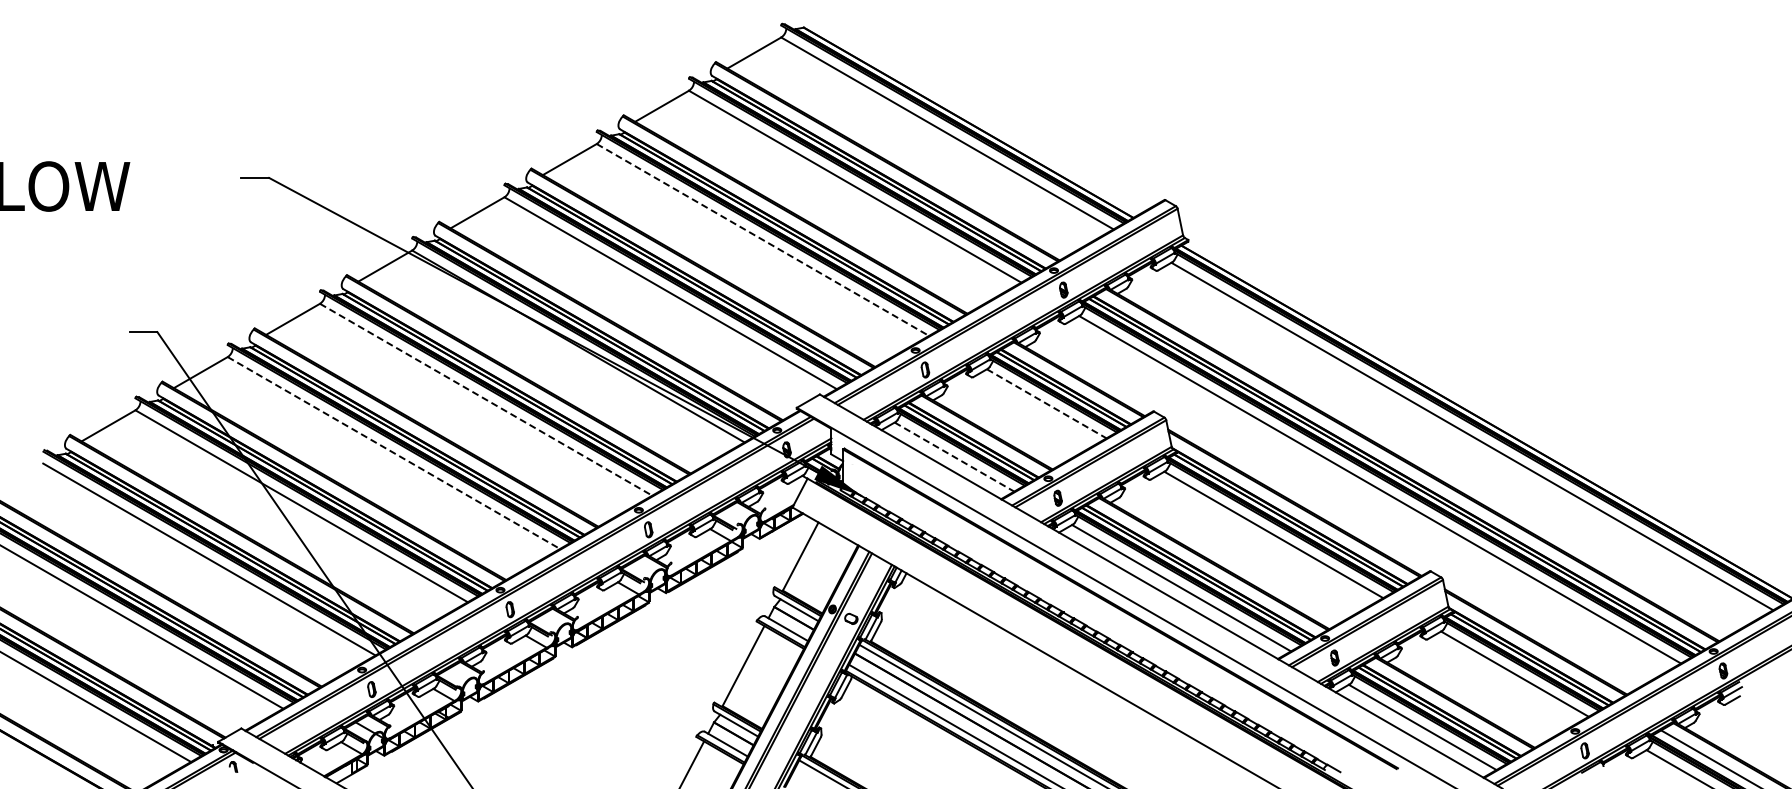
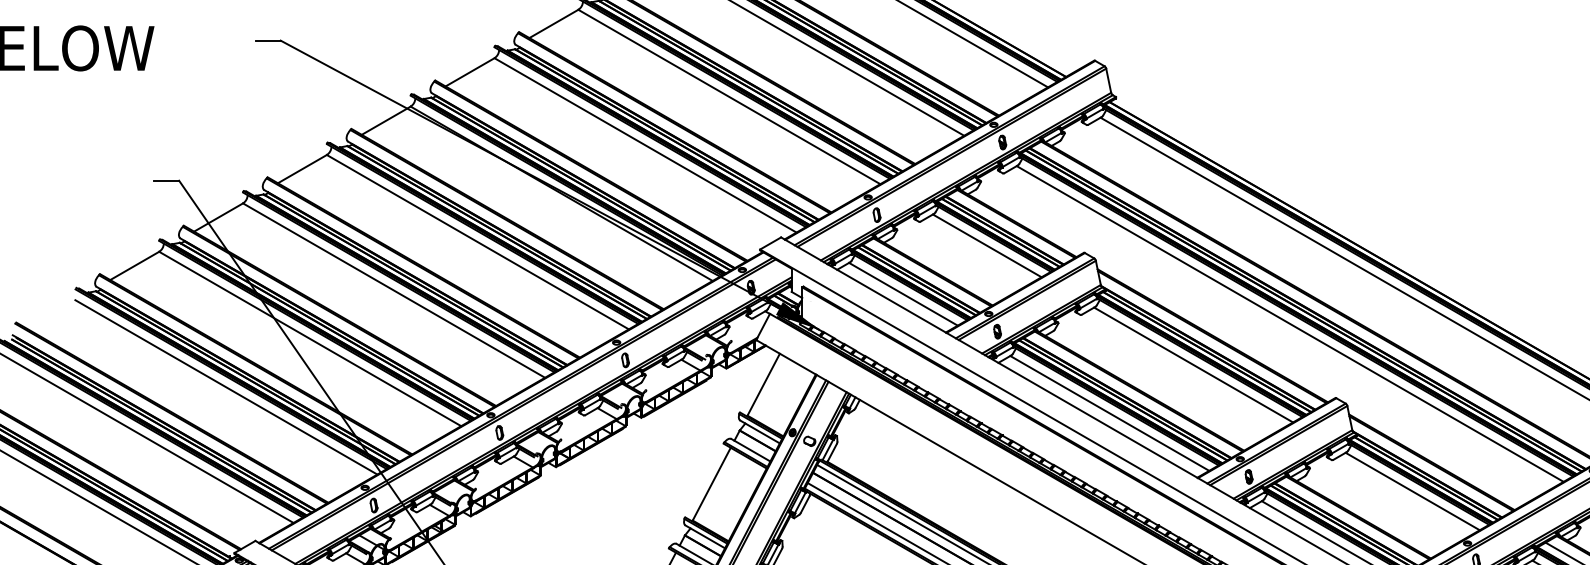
line: (762, 239) -> (728, 96), dashed -> solid
line: (486, 399) -> (478, 241), dashed -> solid
line: (1047, 404) -> (987, 246), dashed -> solid
line: (393, 453) -> (393, 291), dashed -> solid
line: (954, 457) -> (903, 294), dashed -> solid

